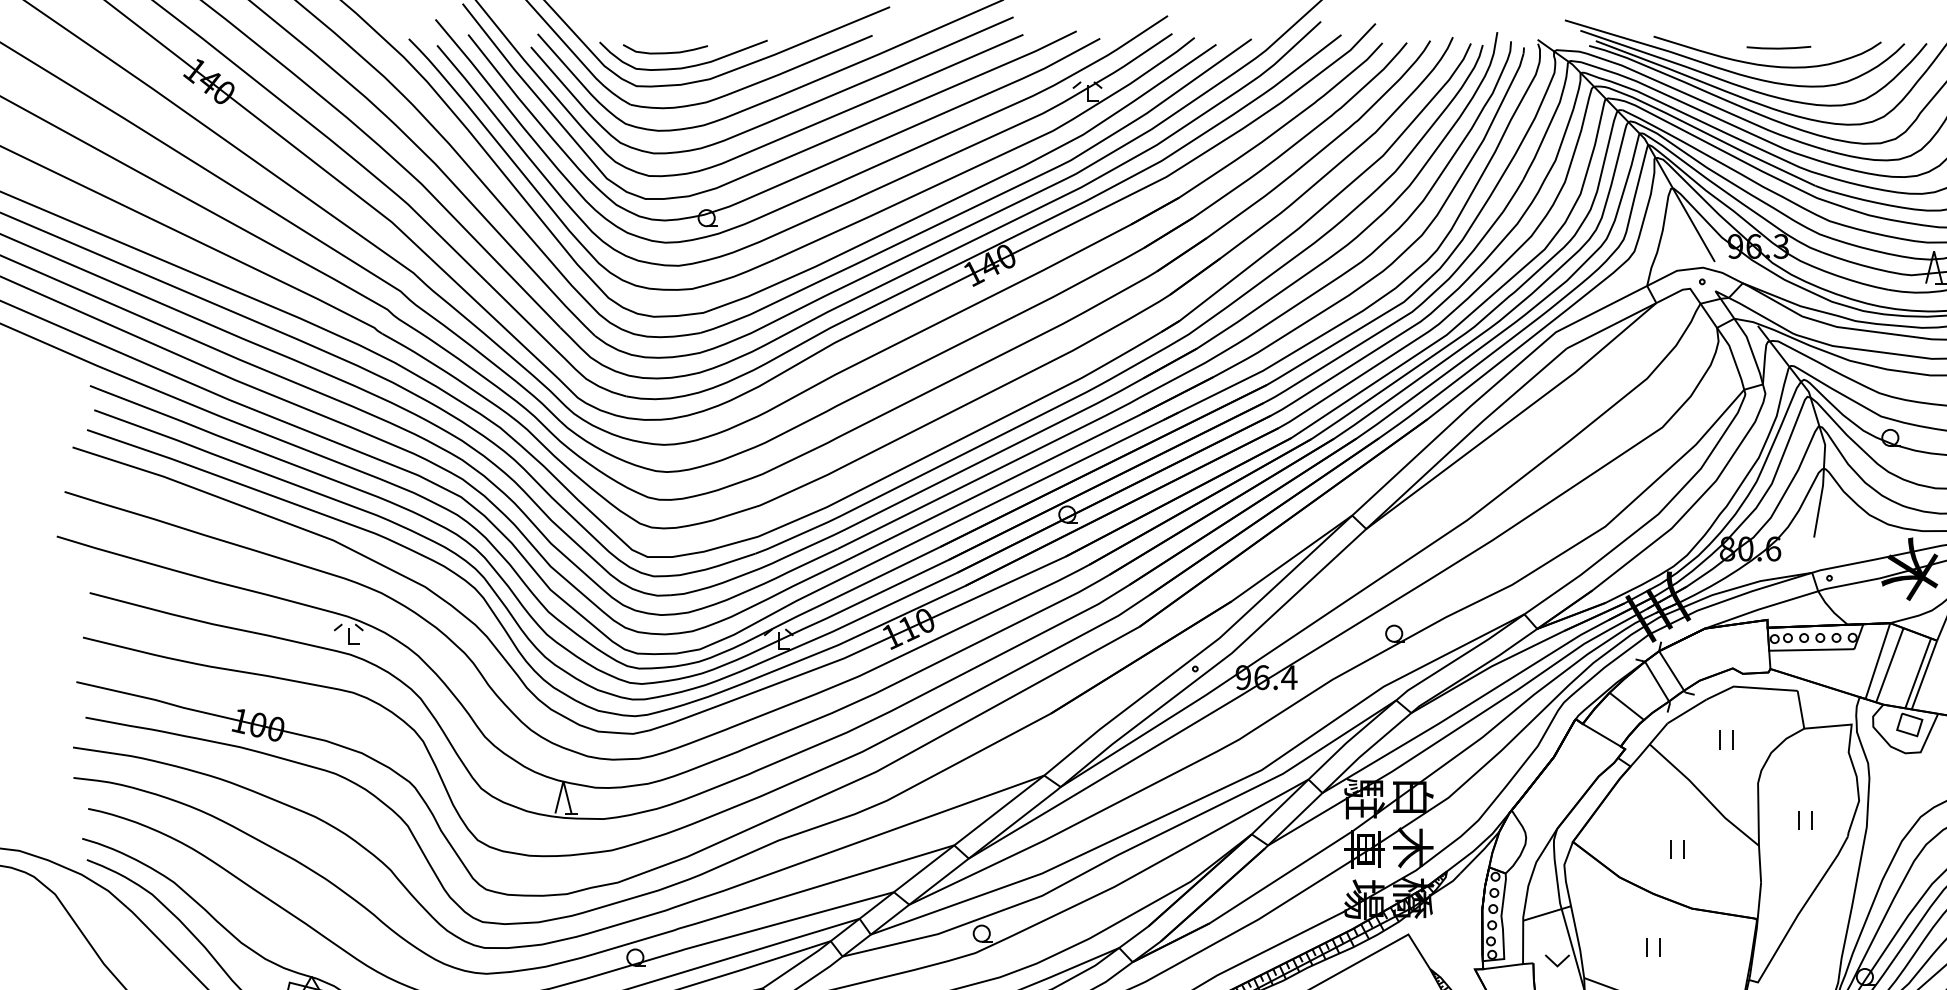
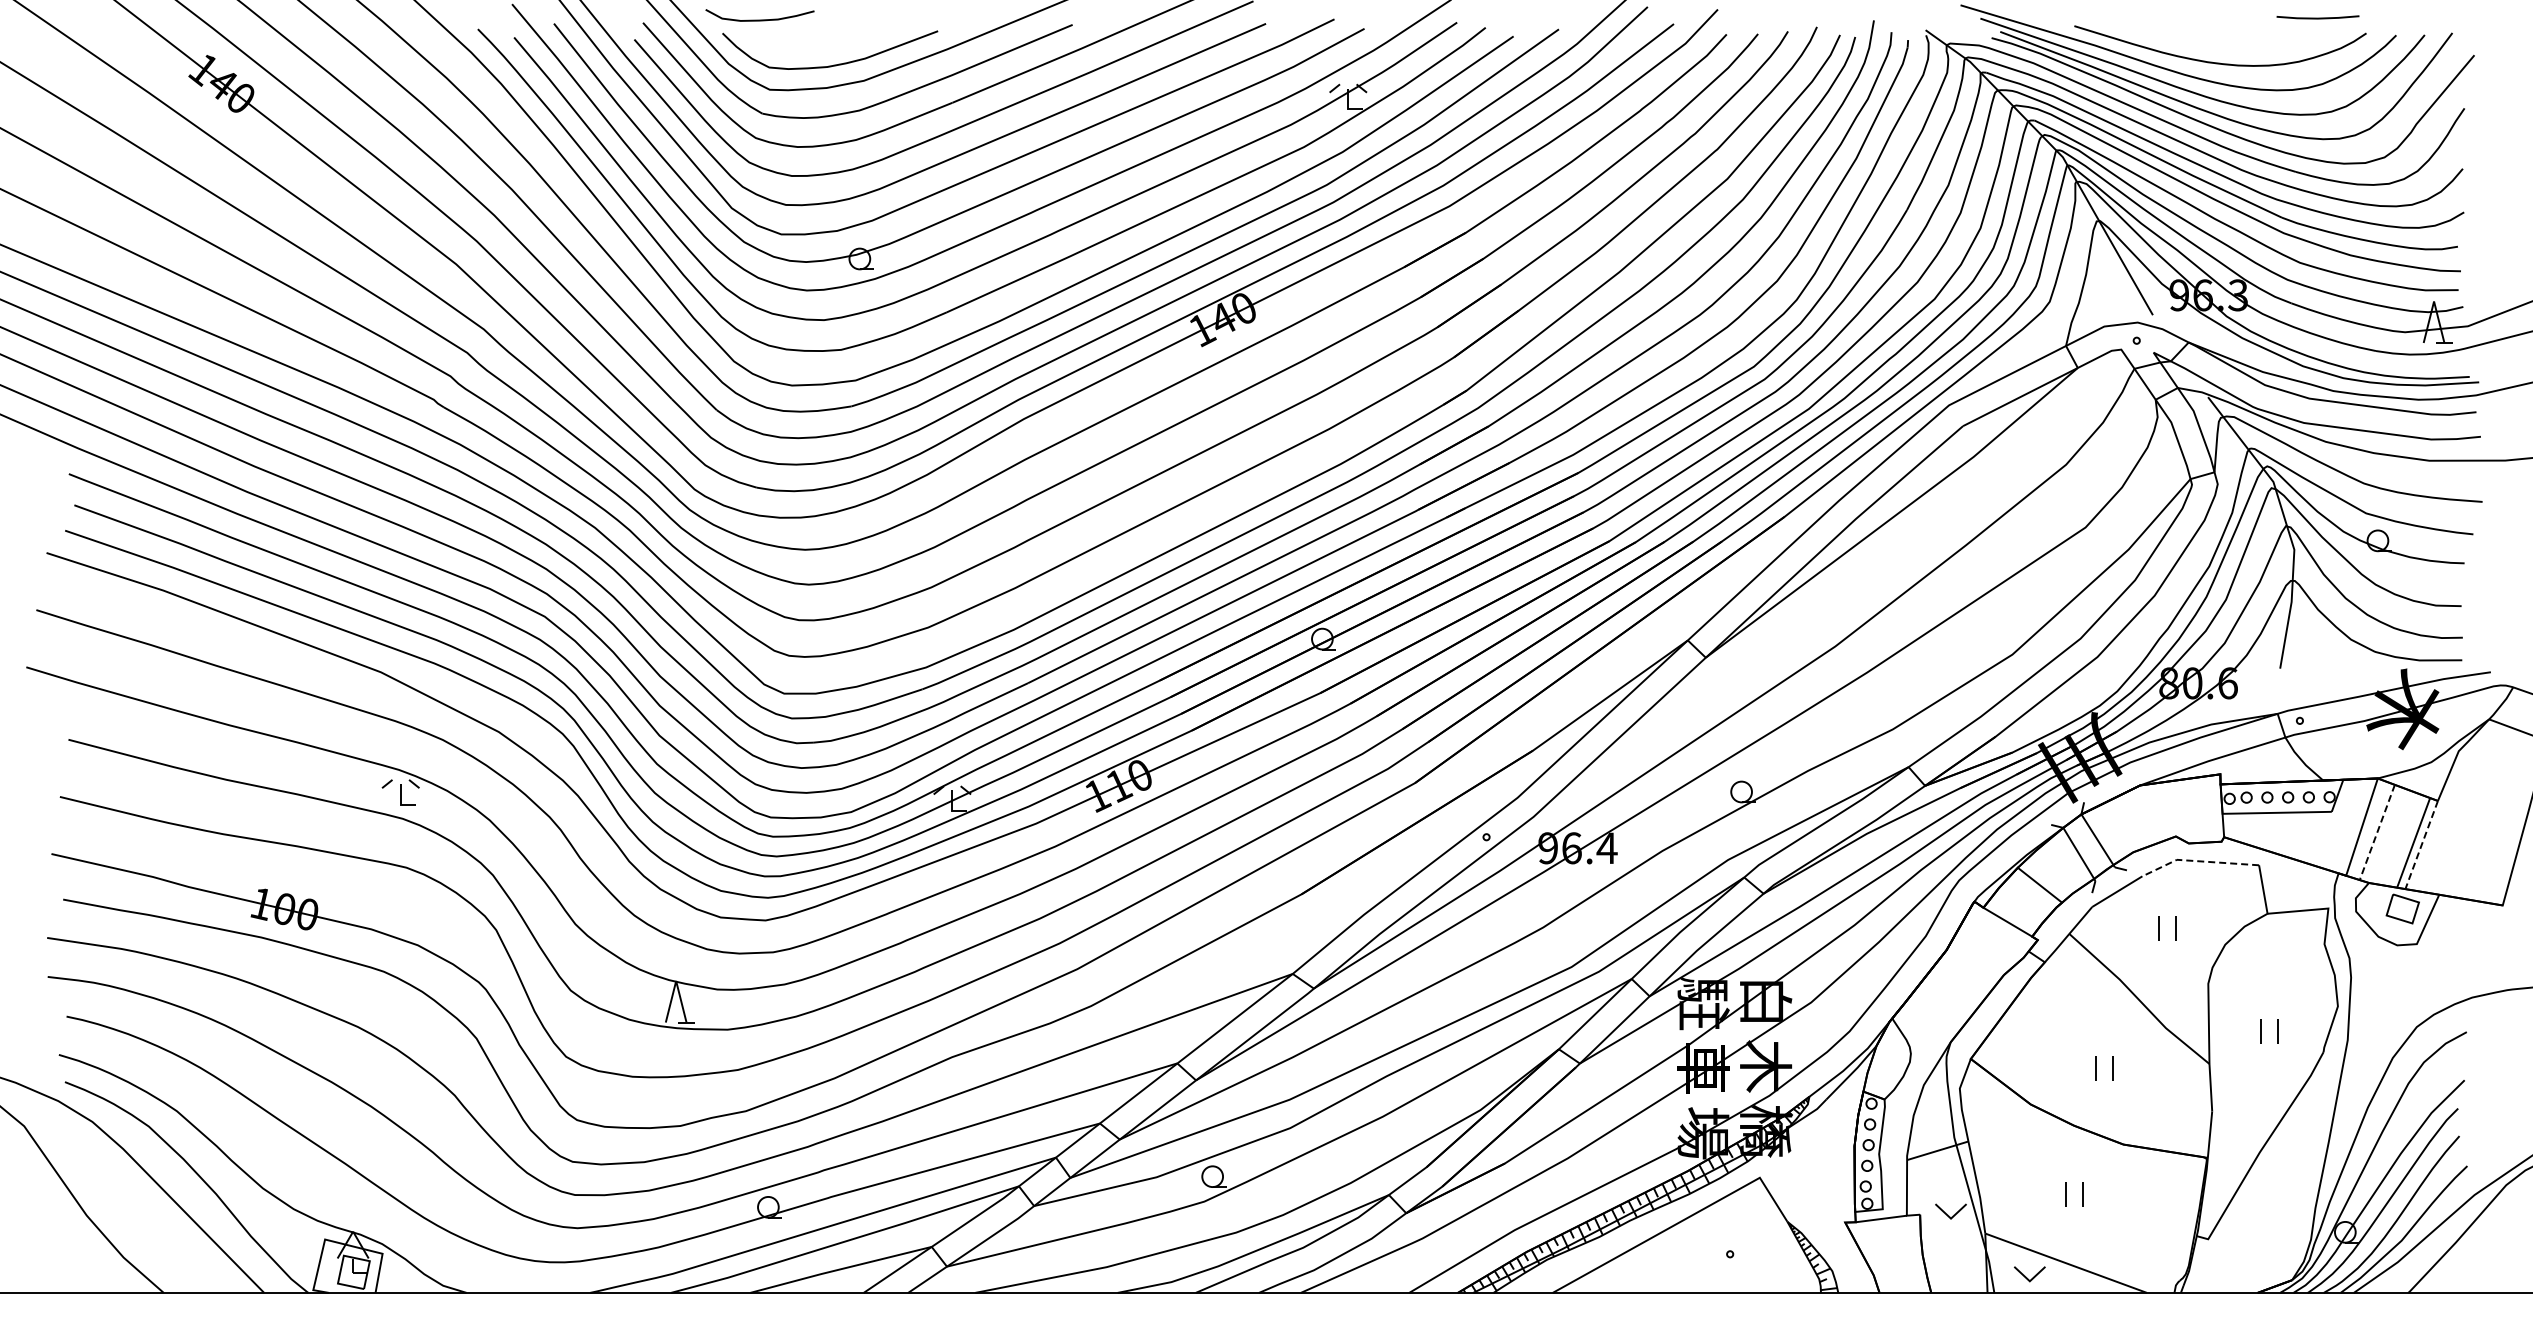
line: (1778, 47) -> (2317, 17), moved
curve: (665, 52) -> (759, 19), moved
line: (1889, 665) -> (2377, 832), solid -> dashed
line: (1924, 675) -> (2421, 845), solid -> dashed
line: (1749, 687) -> (2197, 861), solid -> dashed

